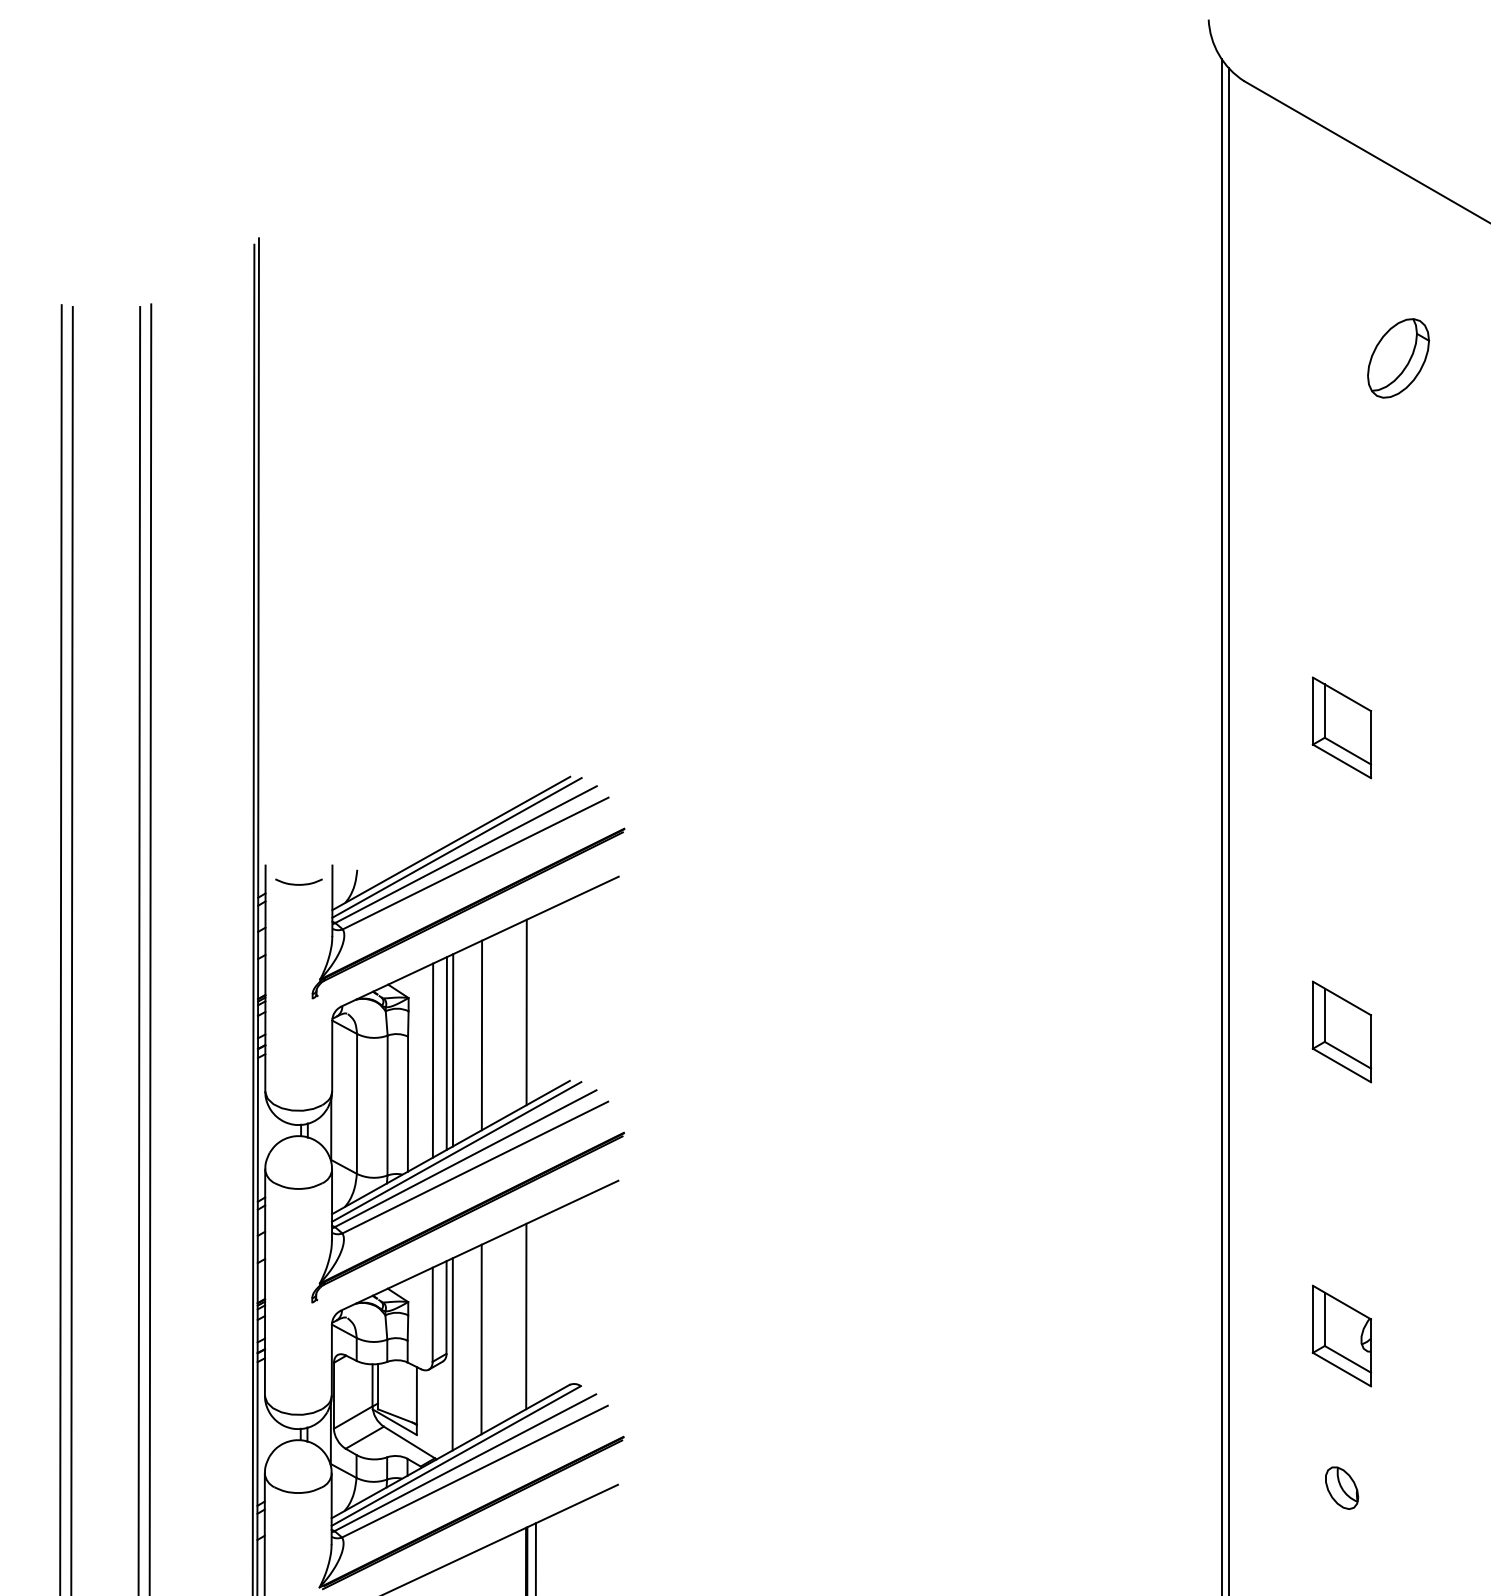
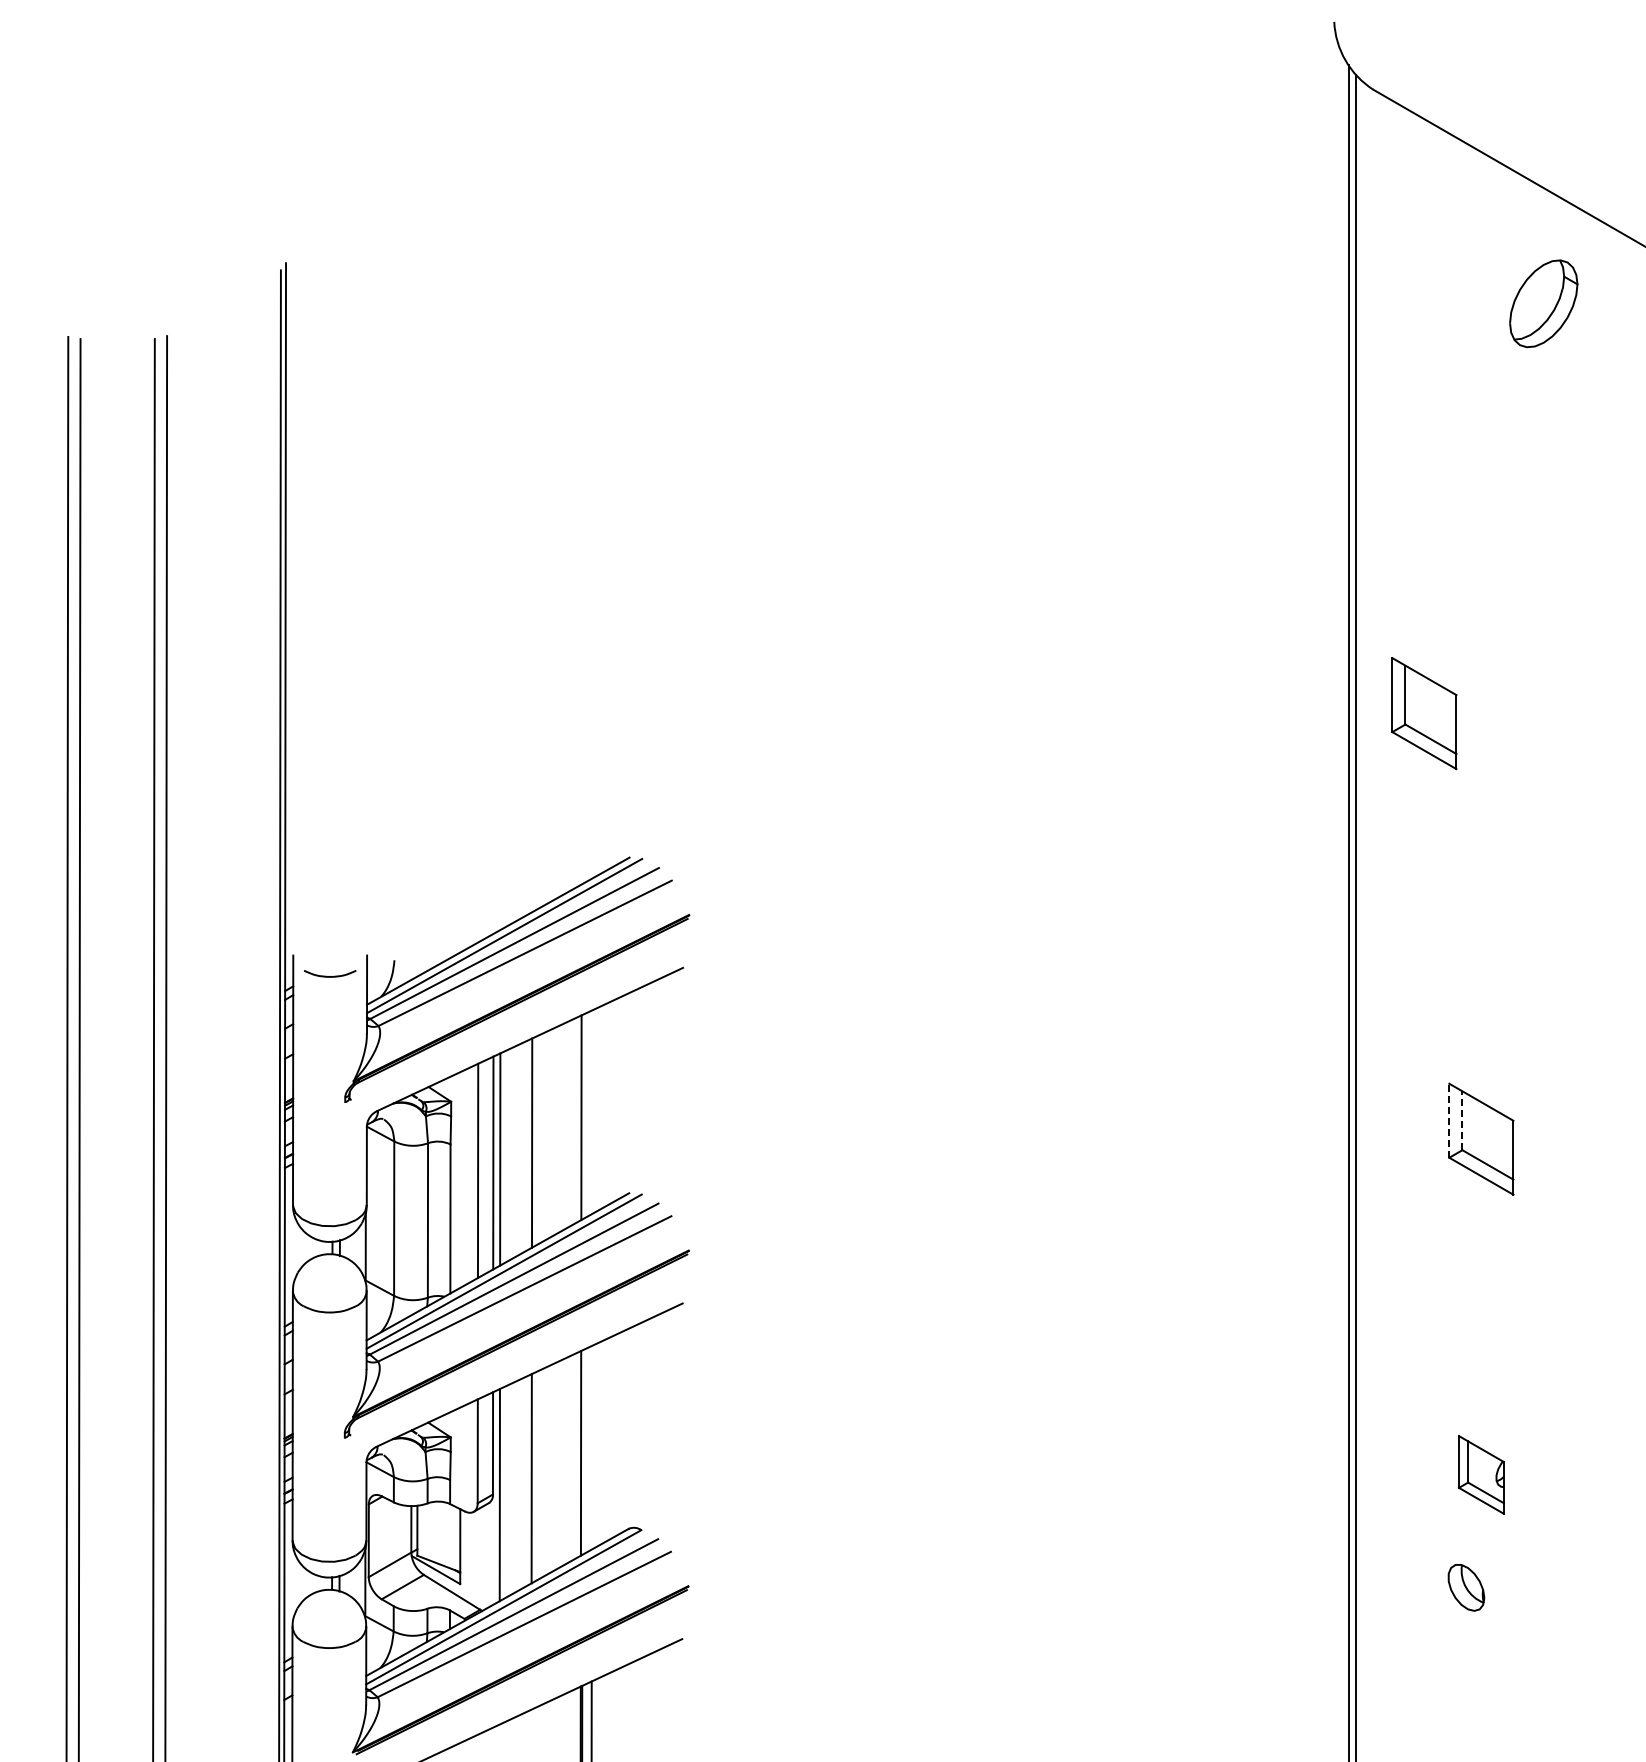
part: (1398, 358) -> (1543, 303), moved
part: (1342, 727) -> (1424, 713), moved
line: (1313, 1014) -> (1449, 1120), solid -> dashed
line: (1324, 1014) -> (1462, 1120), solid -> dashed
part: (1342, 1335) -> (1481, 1474), size x0.7
part: (1342, 1487) -> (1466, 1587), moved

